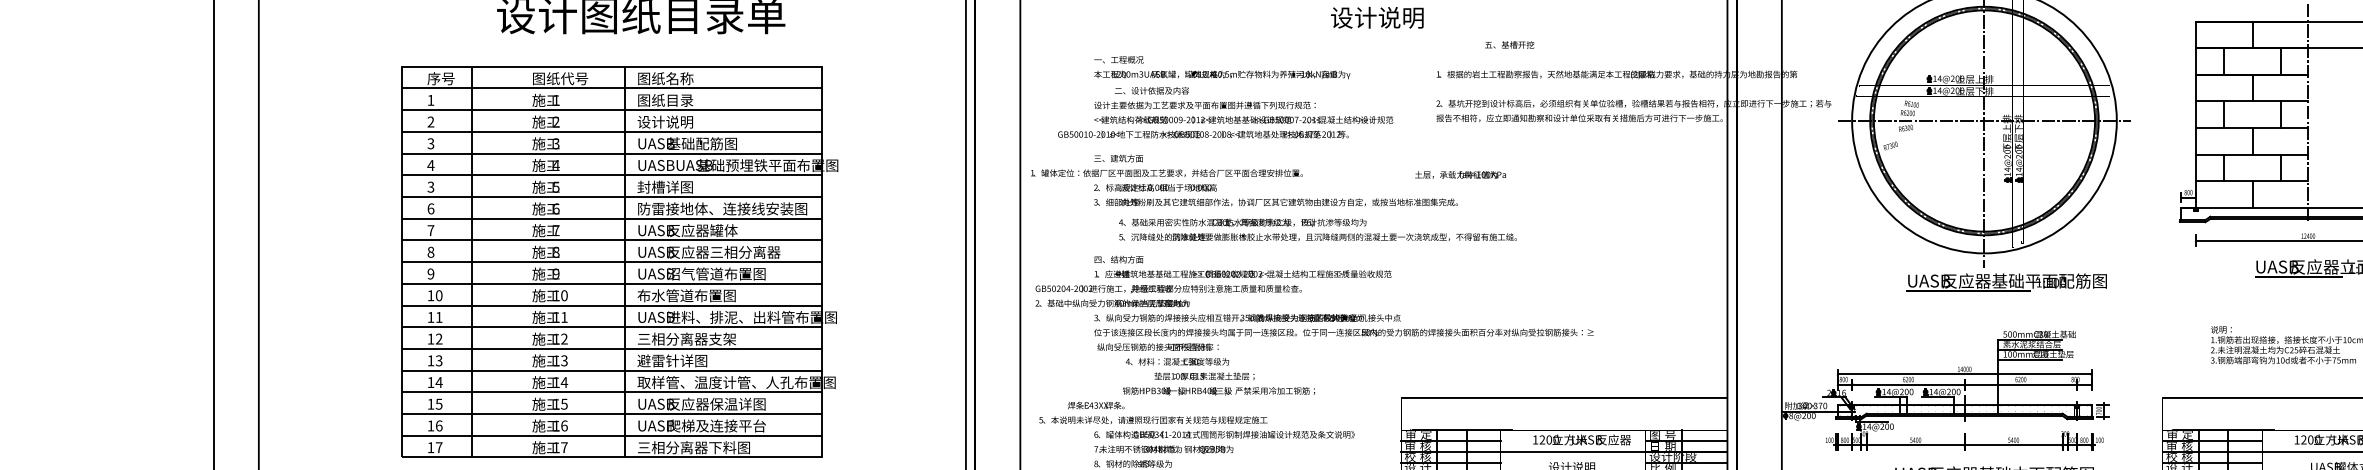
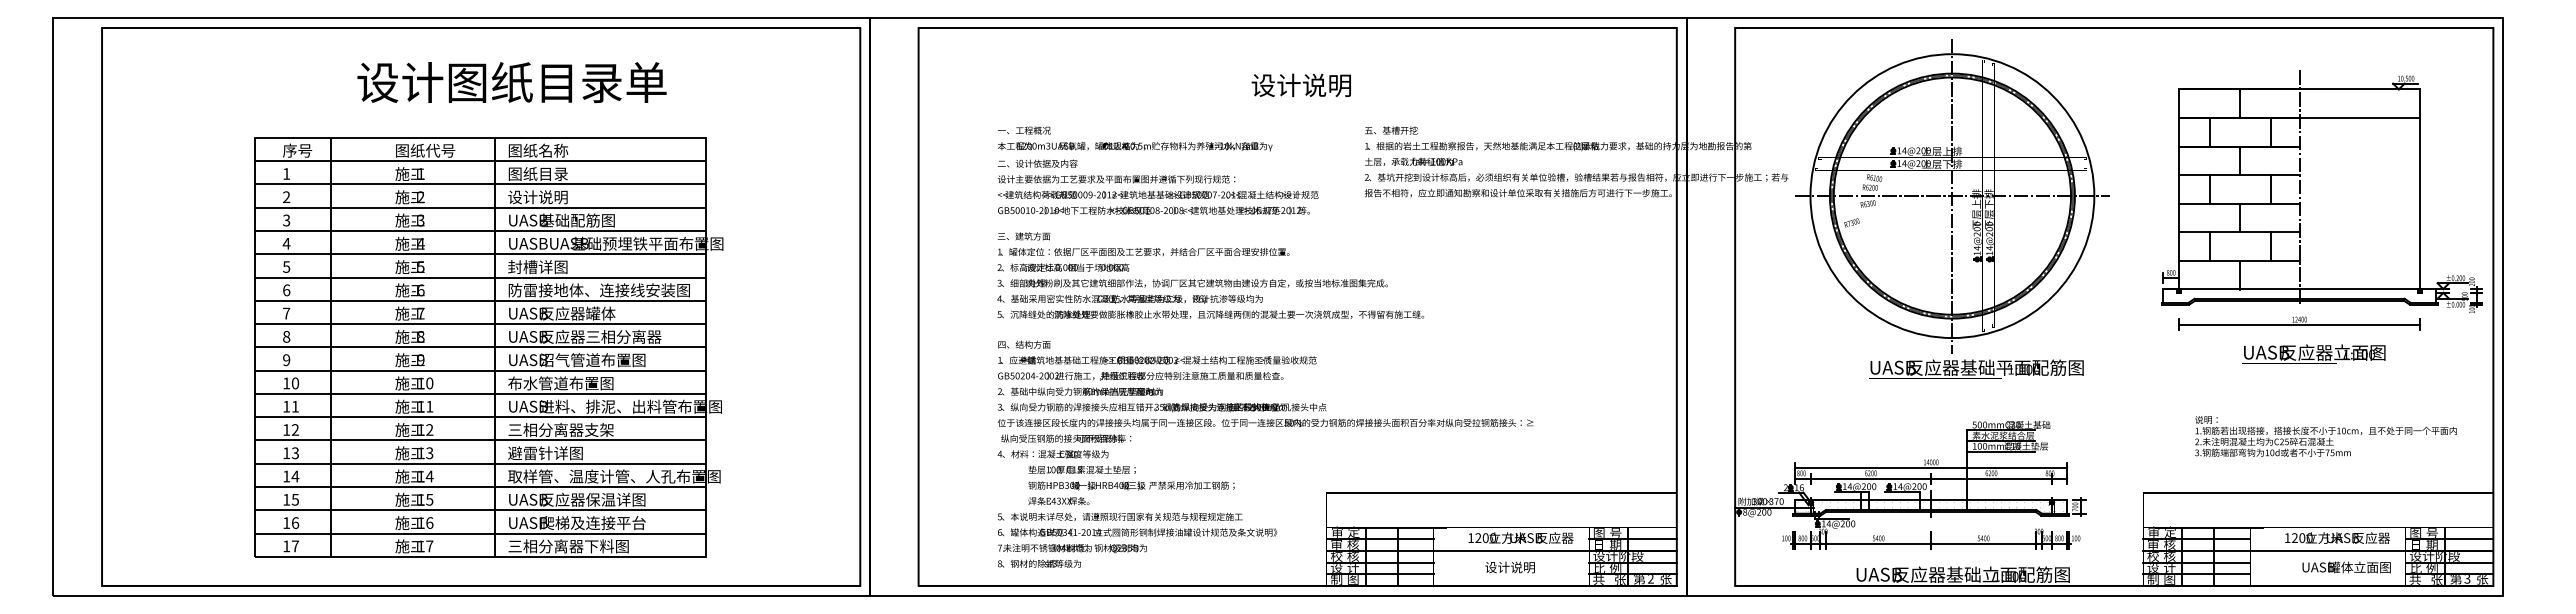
text: (1509, 44) -> (1391, 130), moved
text: (1151, 90) -> (1037, 163), moved
text: (1203, 134) -> (1153, 210), moved
text: (1166, 173) -> (1143, 252), moved
text: (1460, 174) -> (1413, 161), moved
text: (430, 186) -> (286, 266), 3 -> 5
text: (1317, 229) -> (1210, 306), moved
text: (1168, 295) -> (1140, 383), moved
text: (1189, 368) -> (1066, 461), moved
text: (1153, 412) -> (1120, 508), moved

